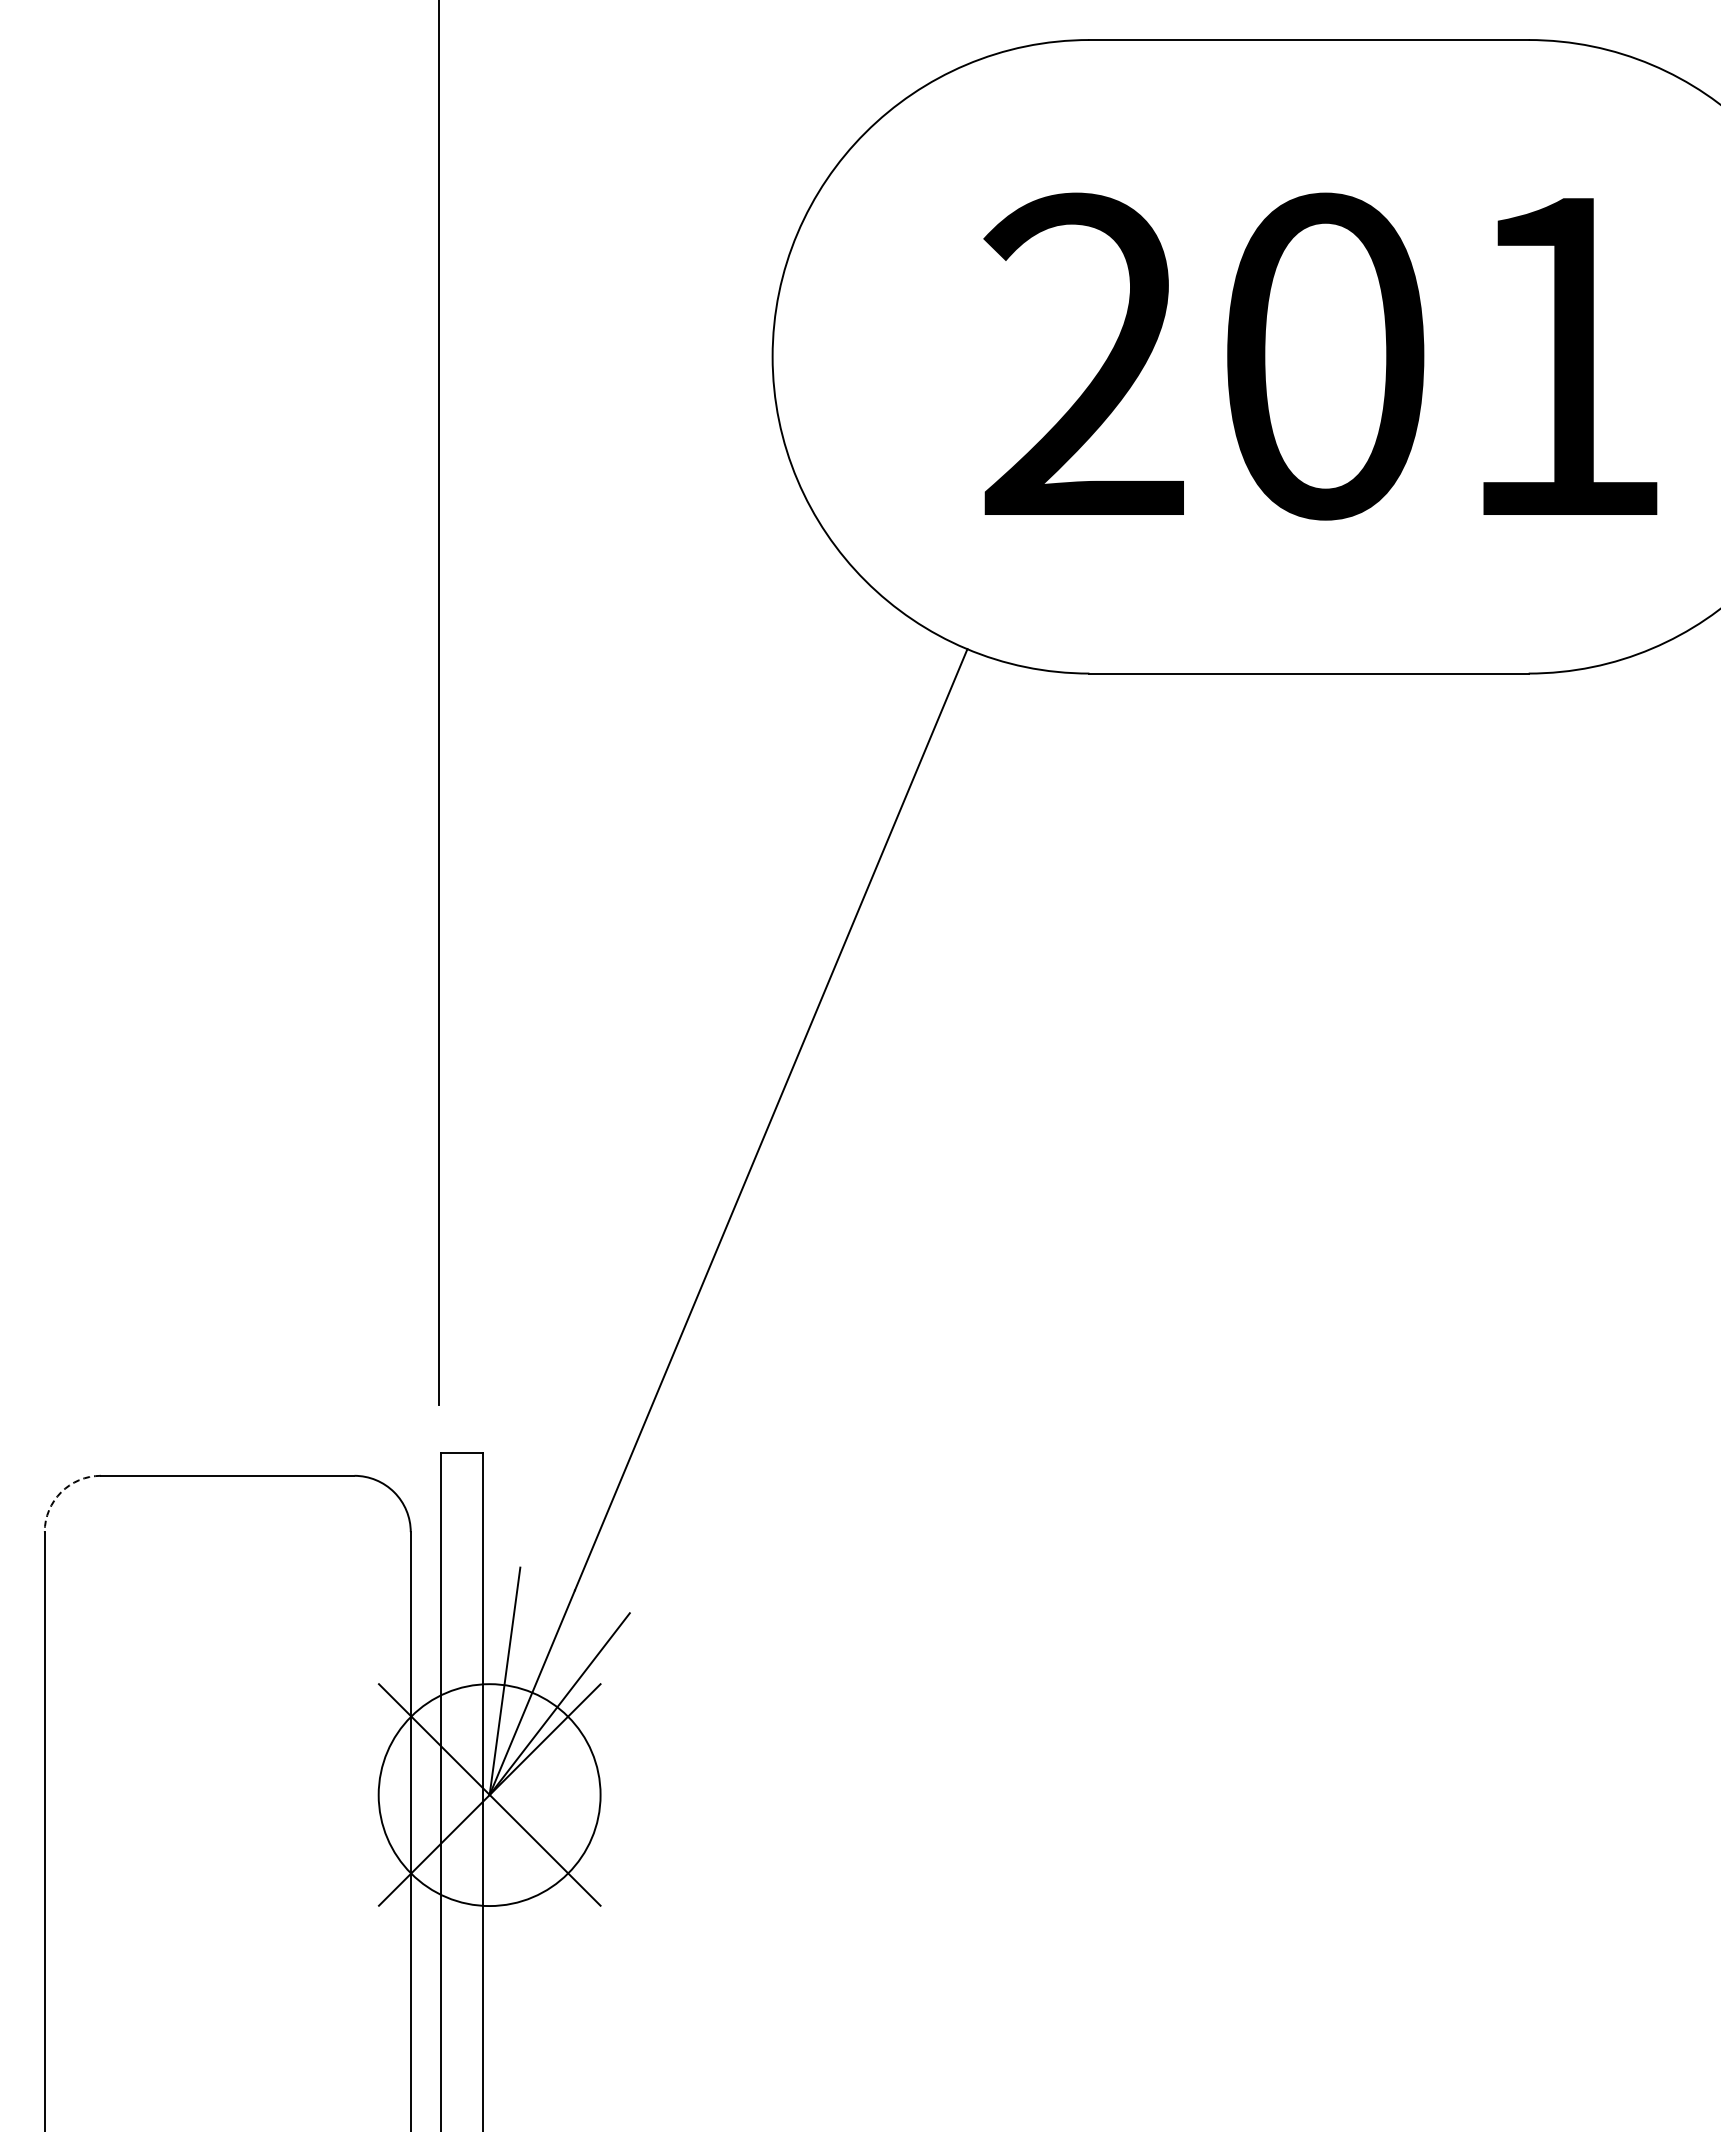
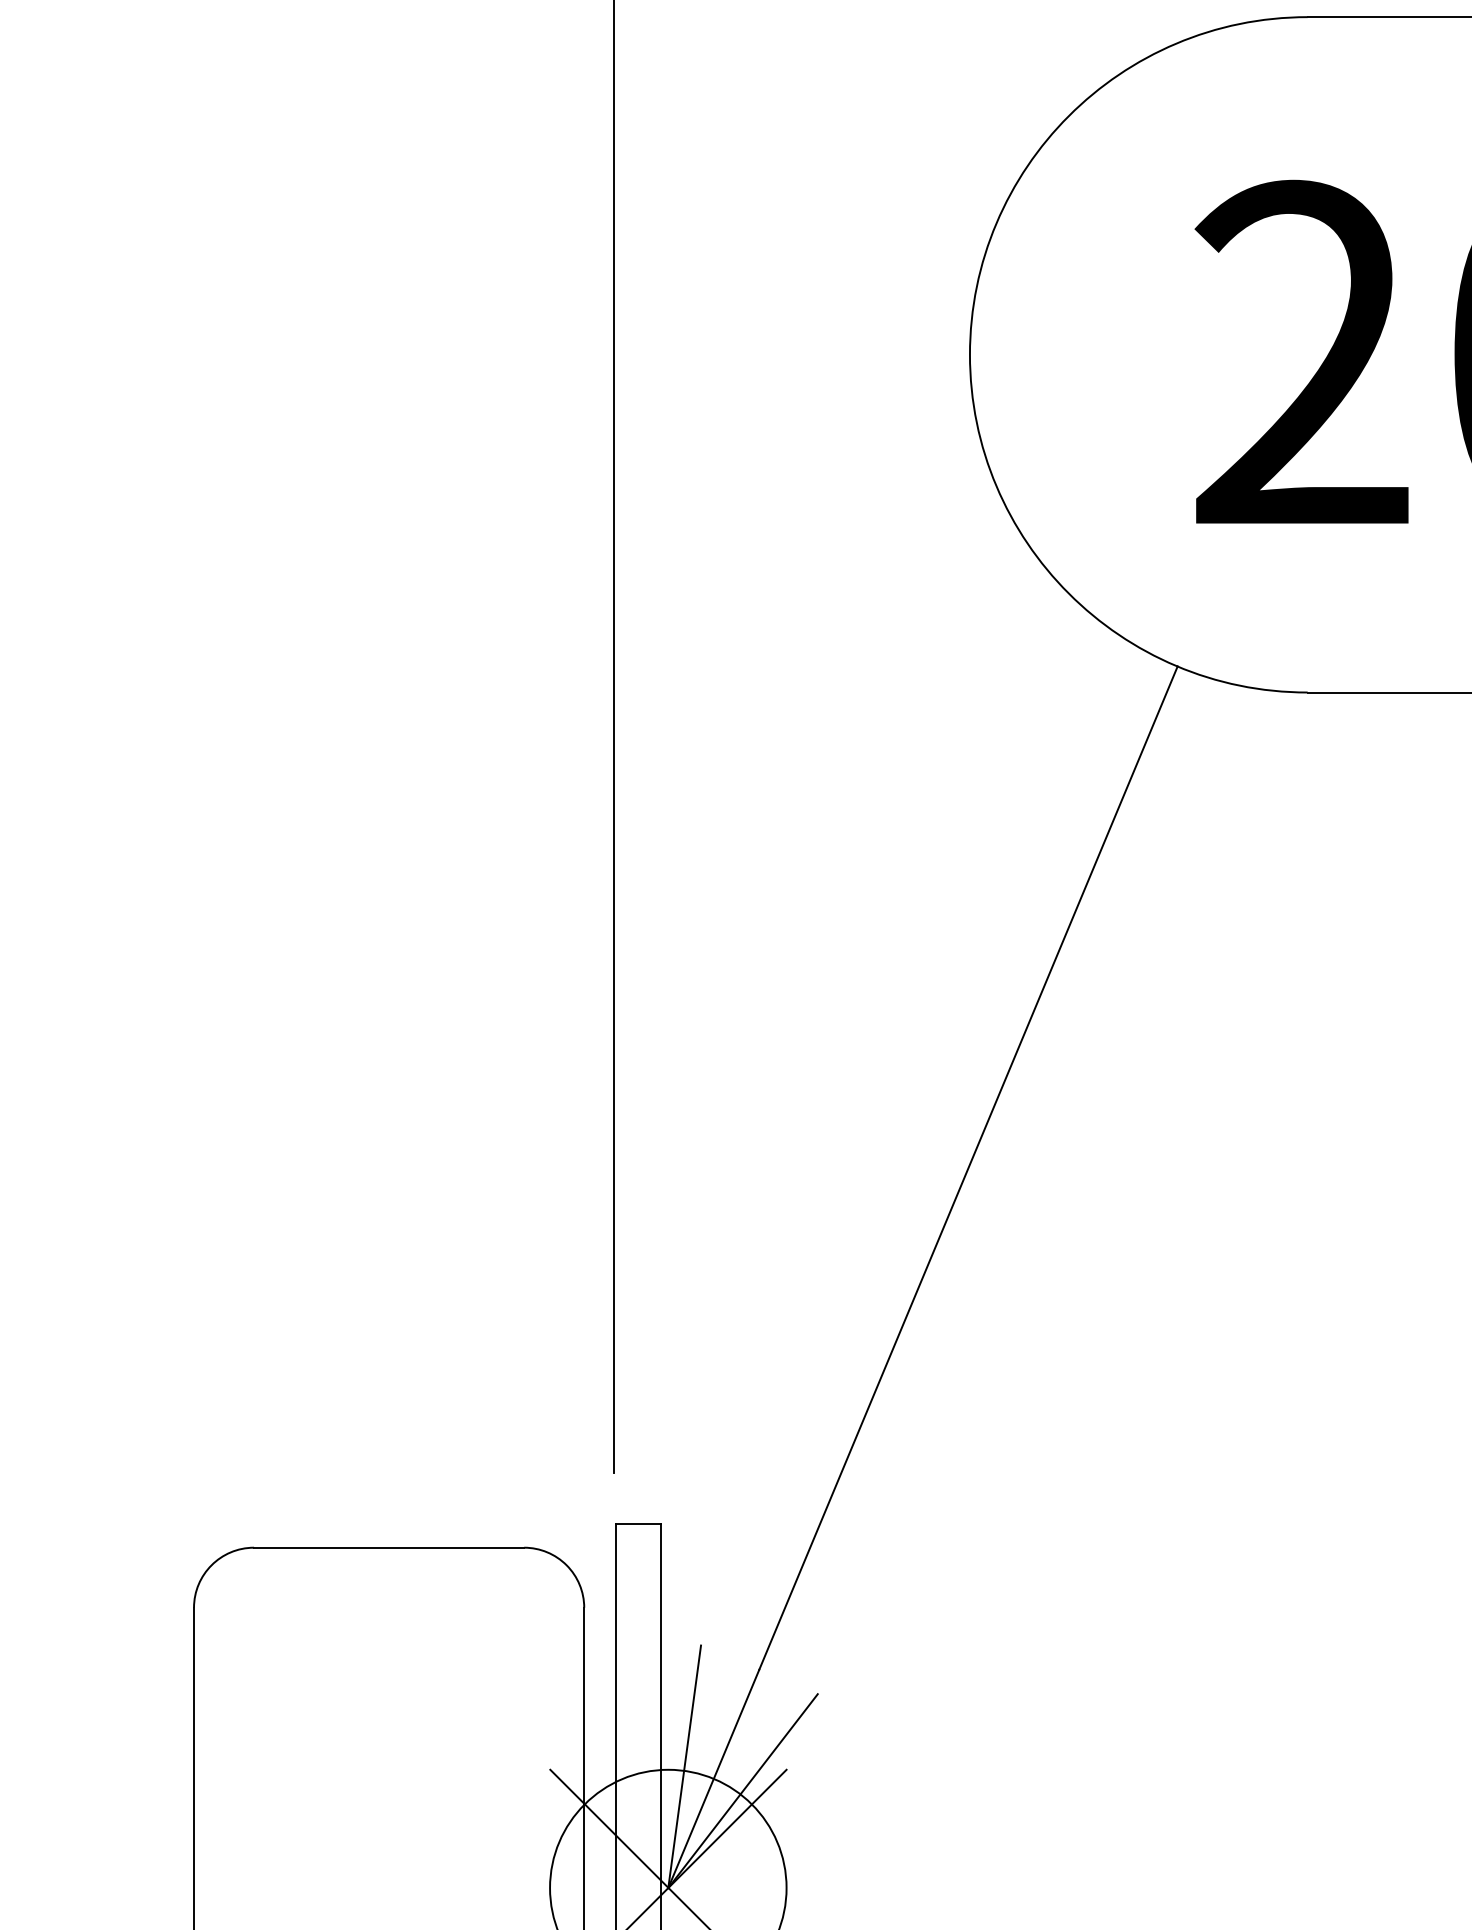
arc: (61, 1492) -> (211, 1565), dashed -> solid

